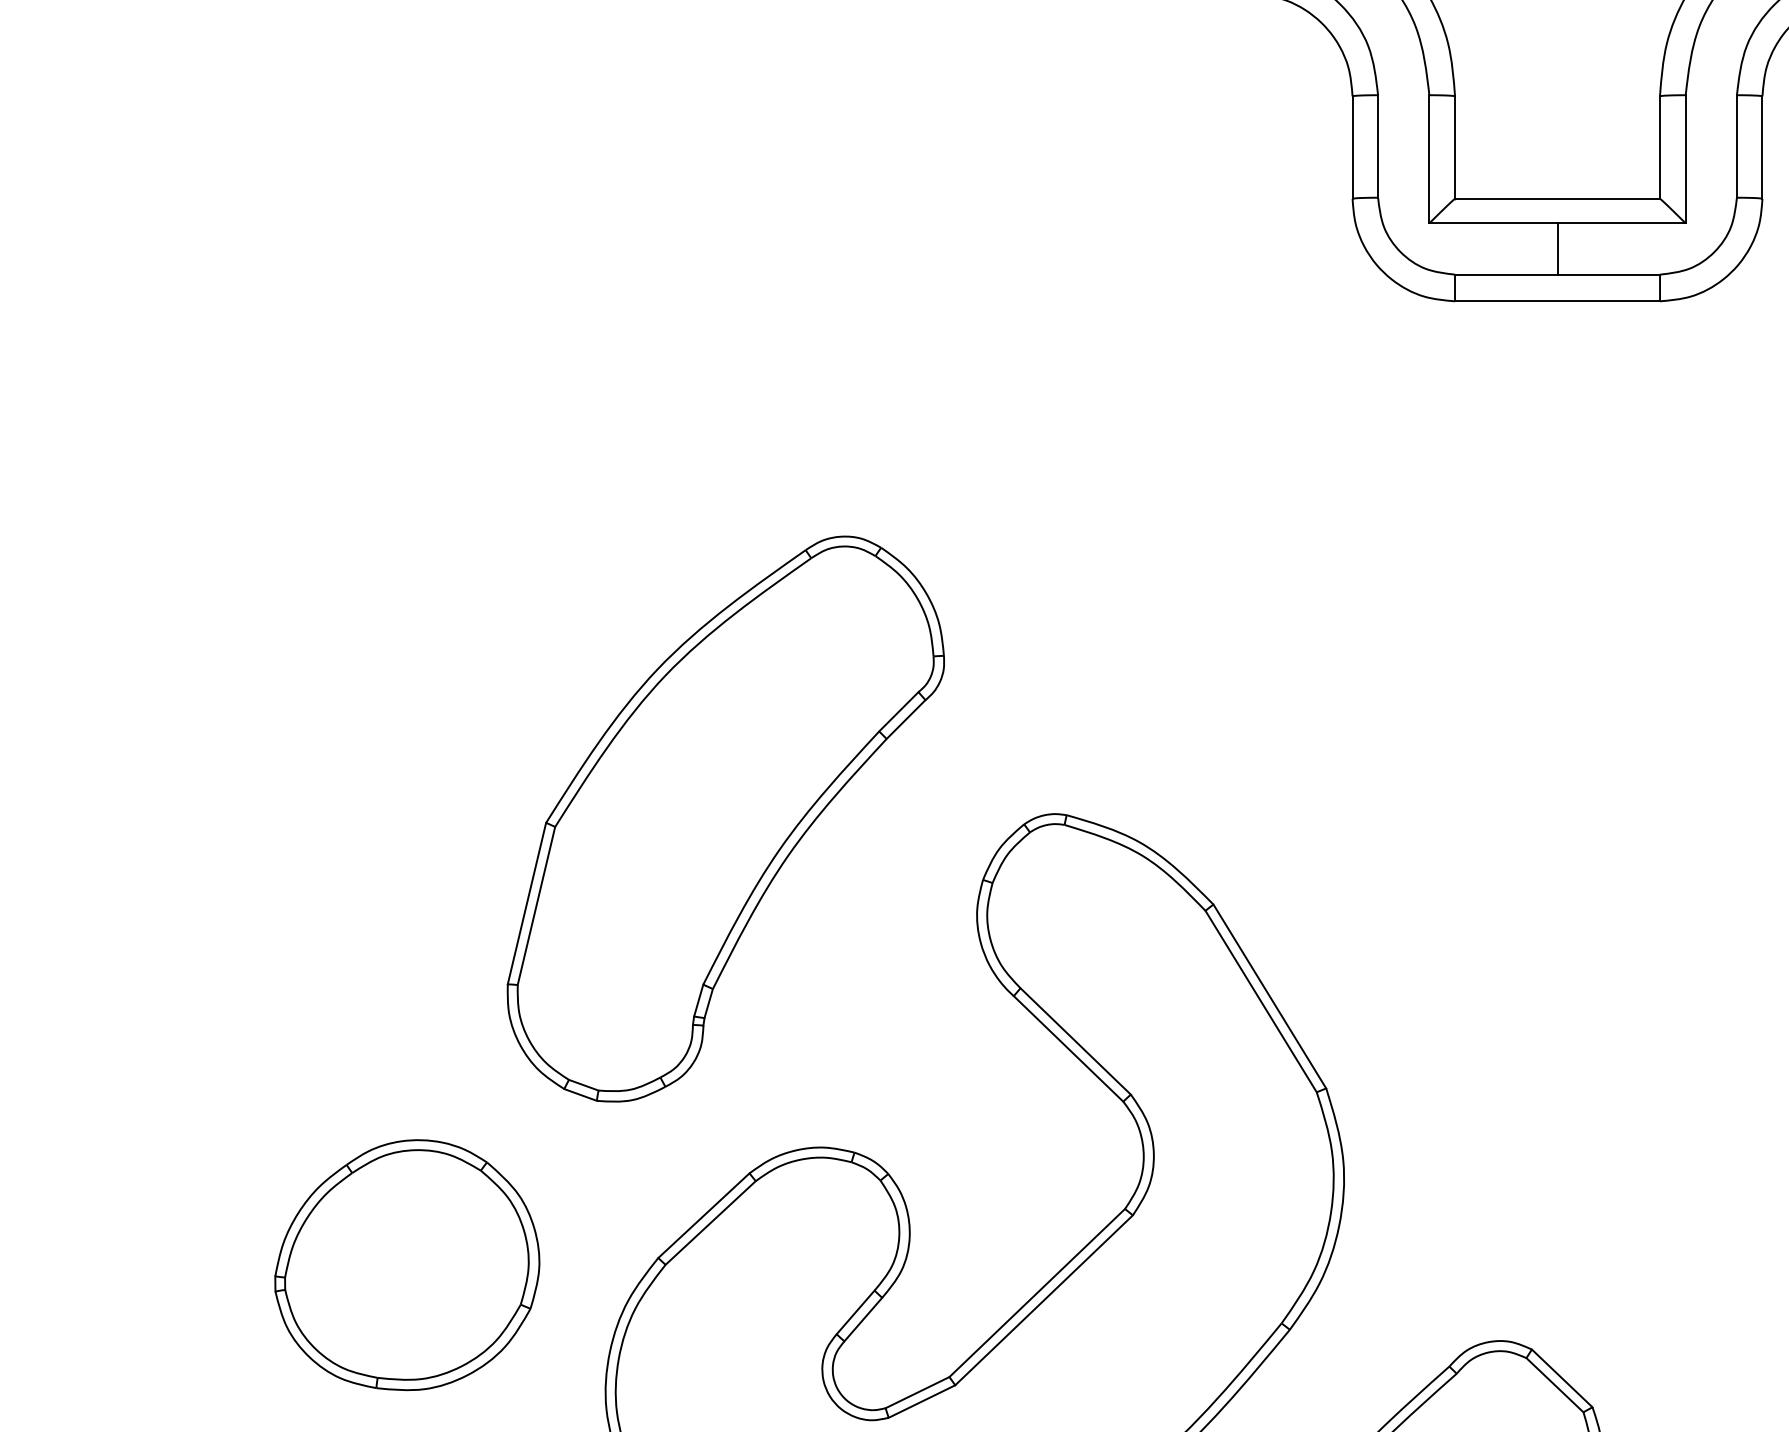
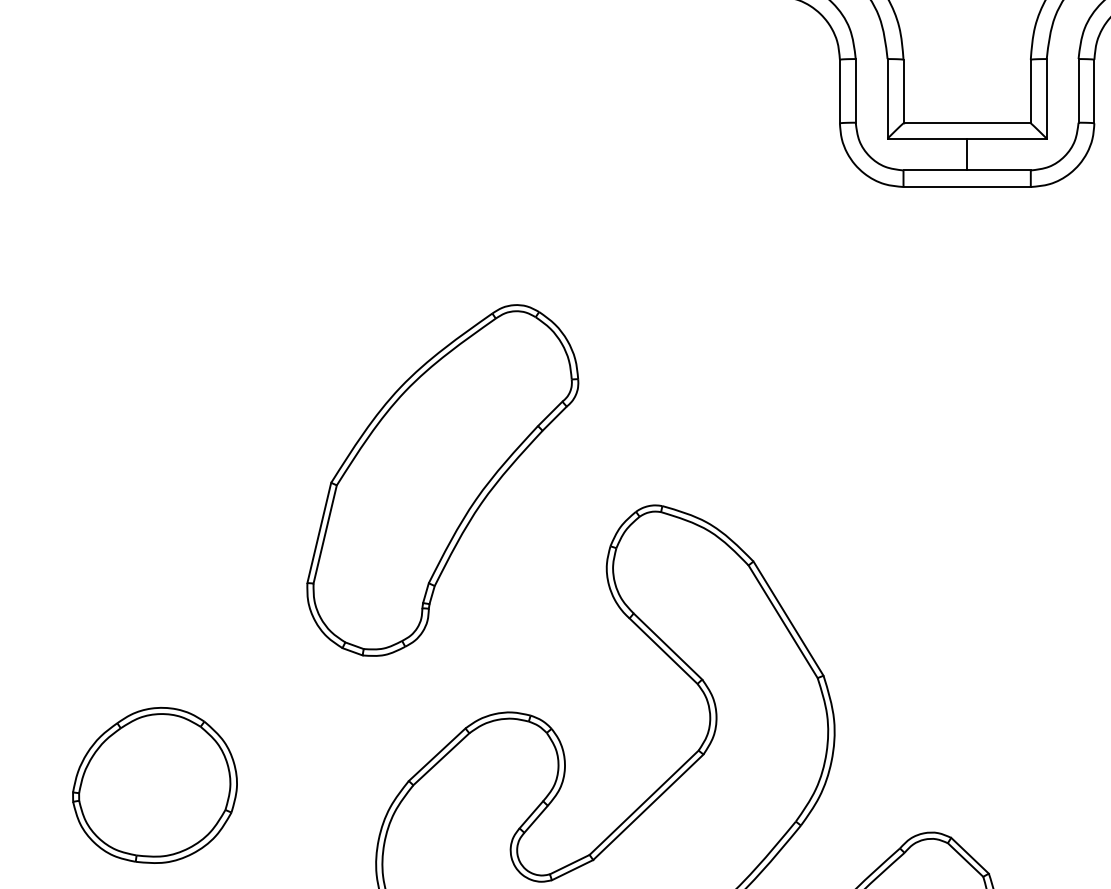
part: (725, 819) -> (442, 480), moved
part: (406, 1265) -> (154, 785), moved

